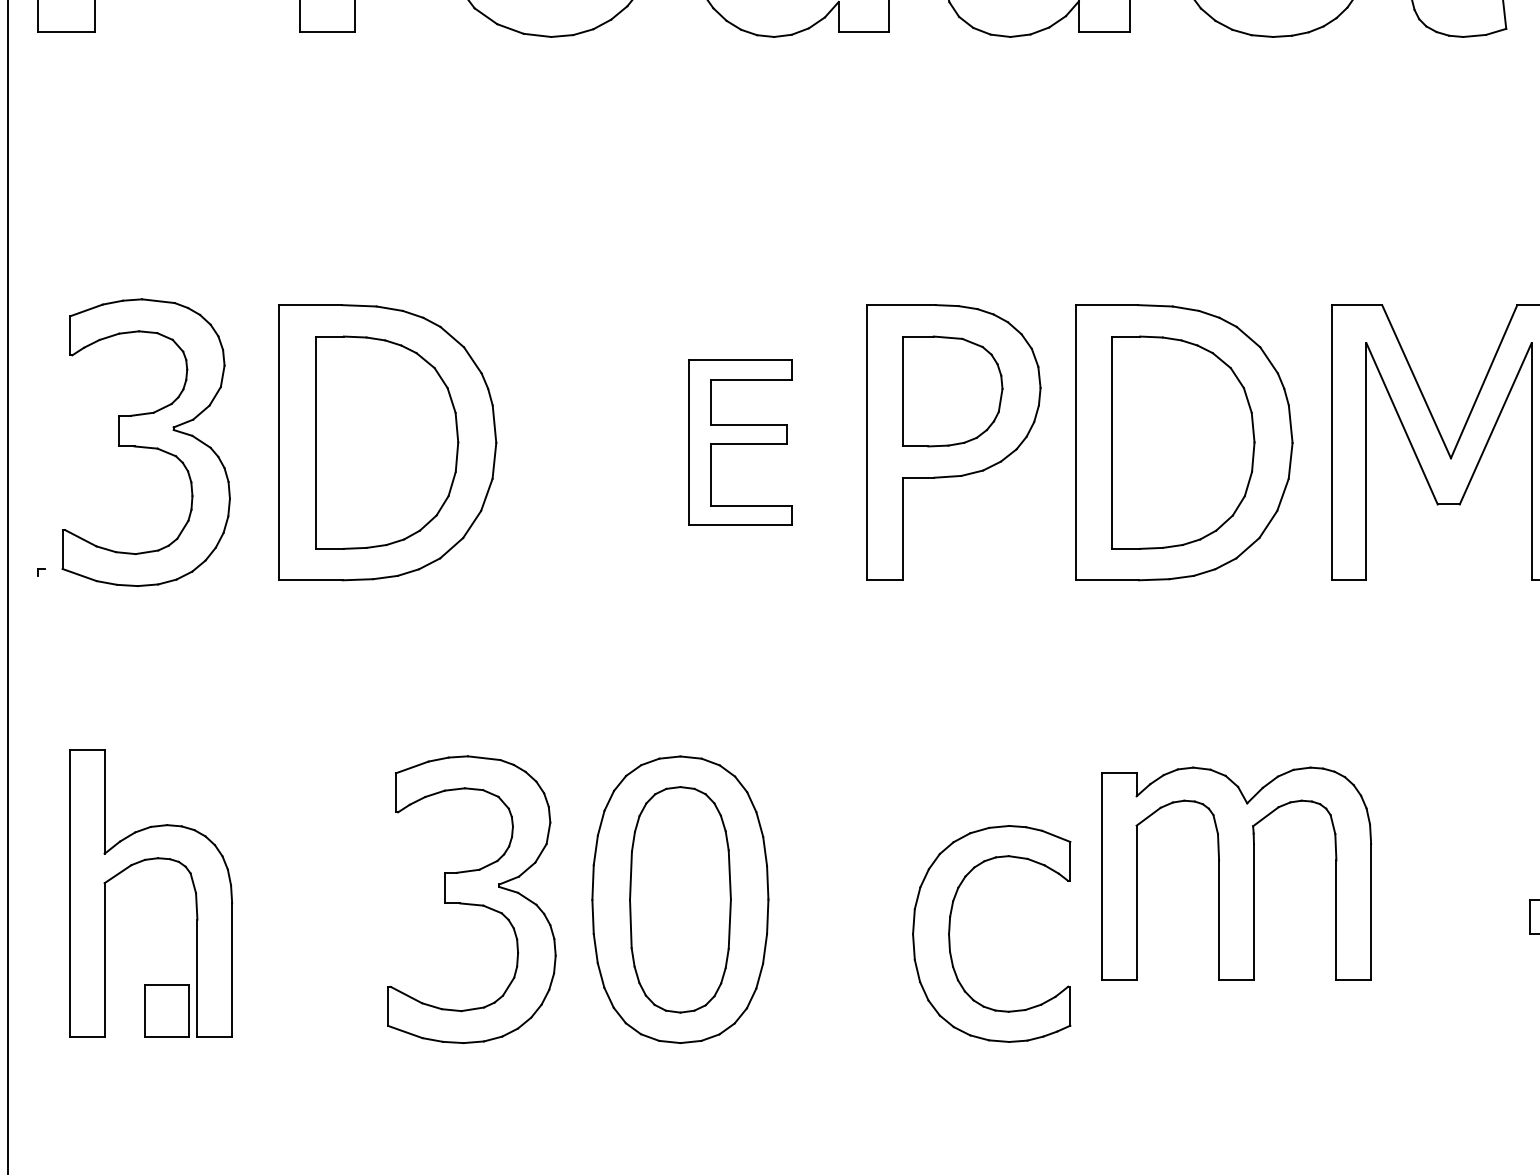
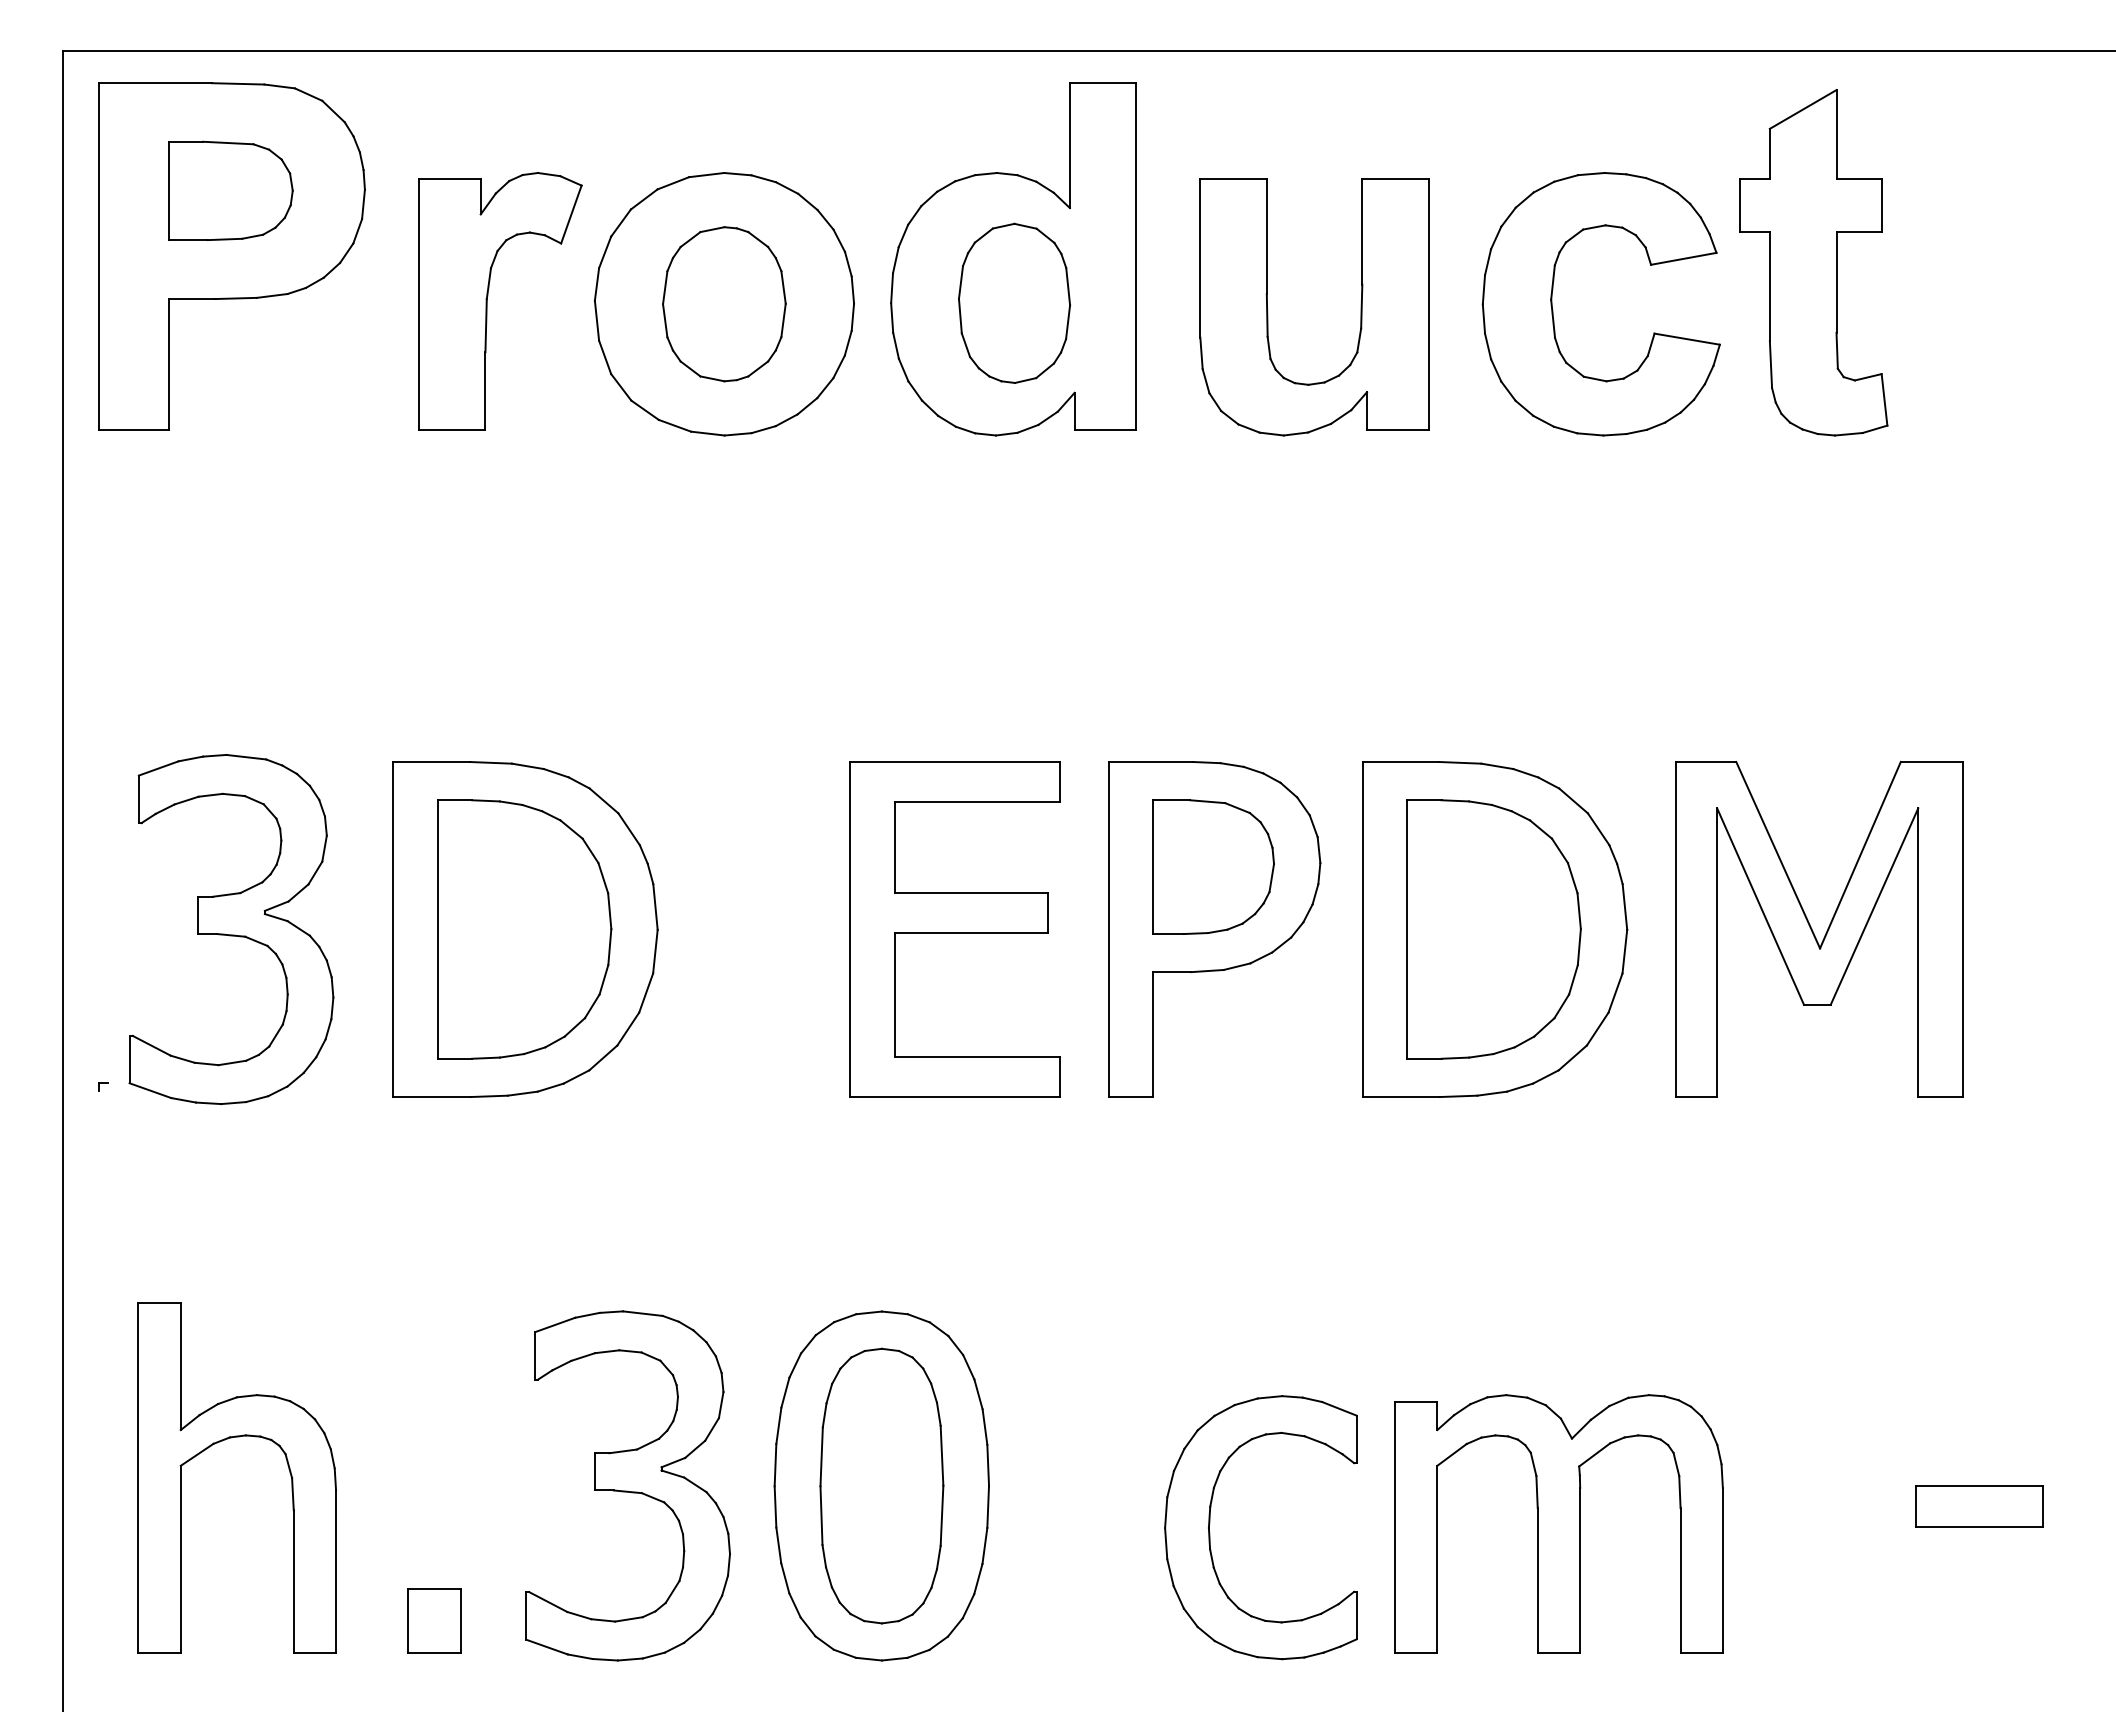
part: (740, 442) -> (954, 929), size x1.67
part: (1236, 873) -> (1558, 1523), moved
part: (166, 1010) -> (434, 1620), moved

